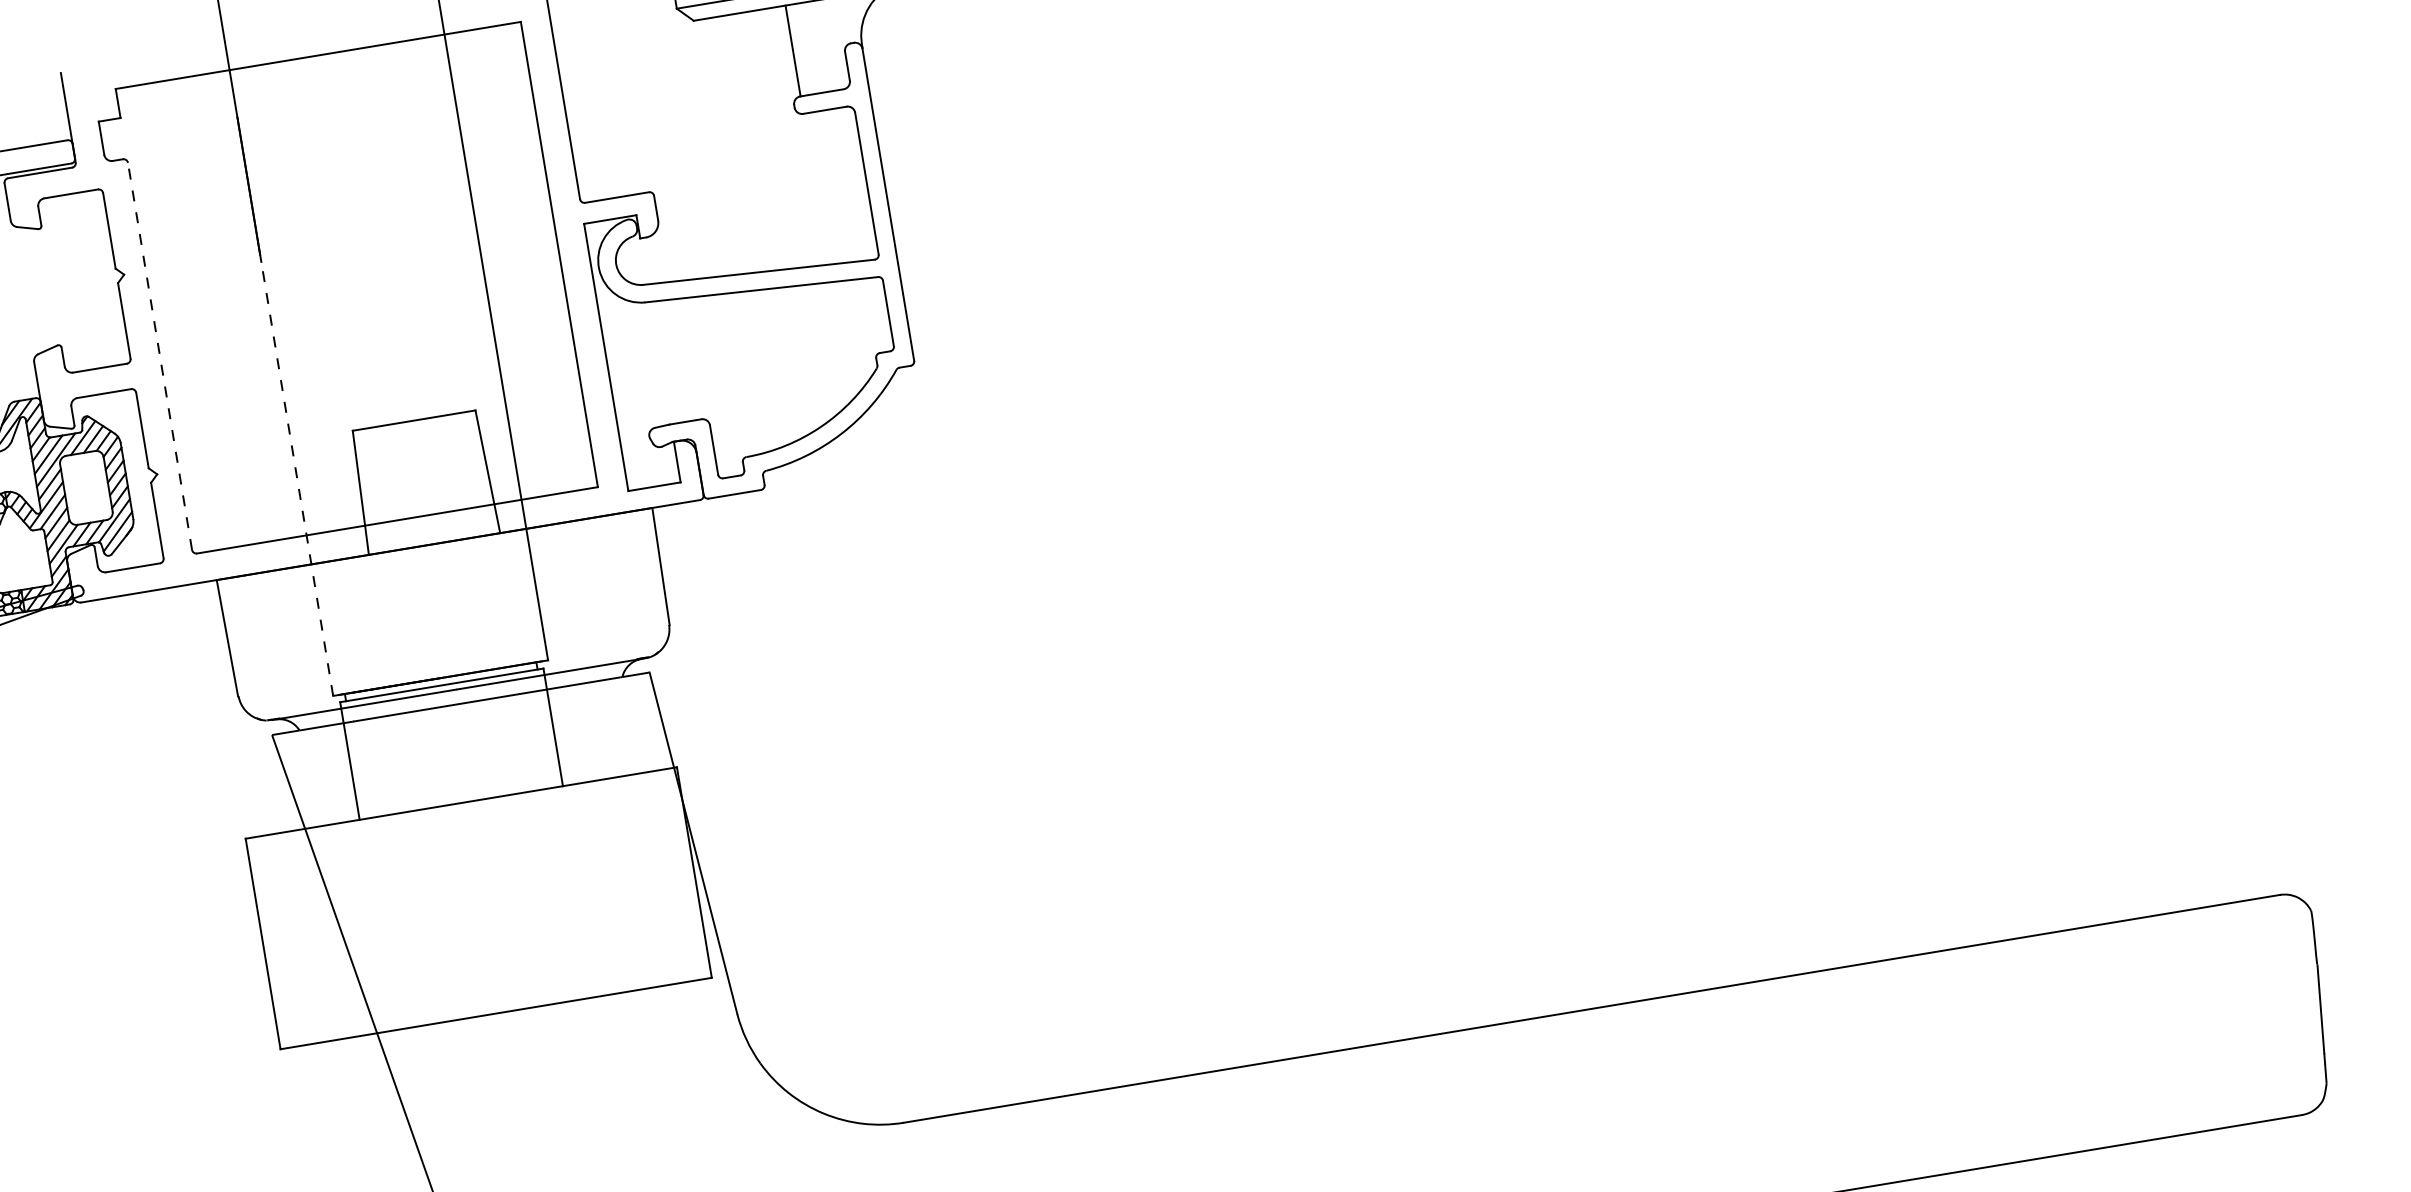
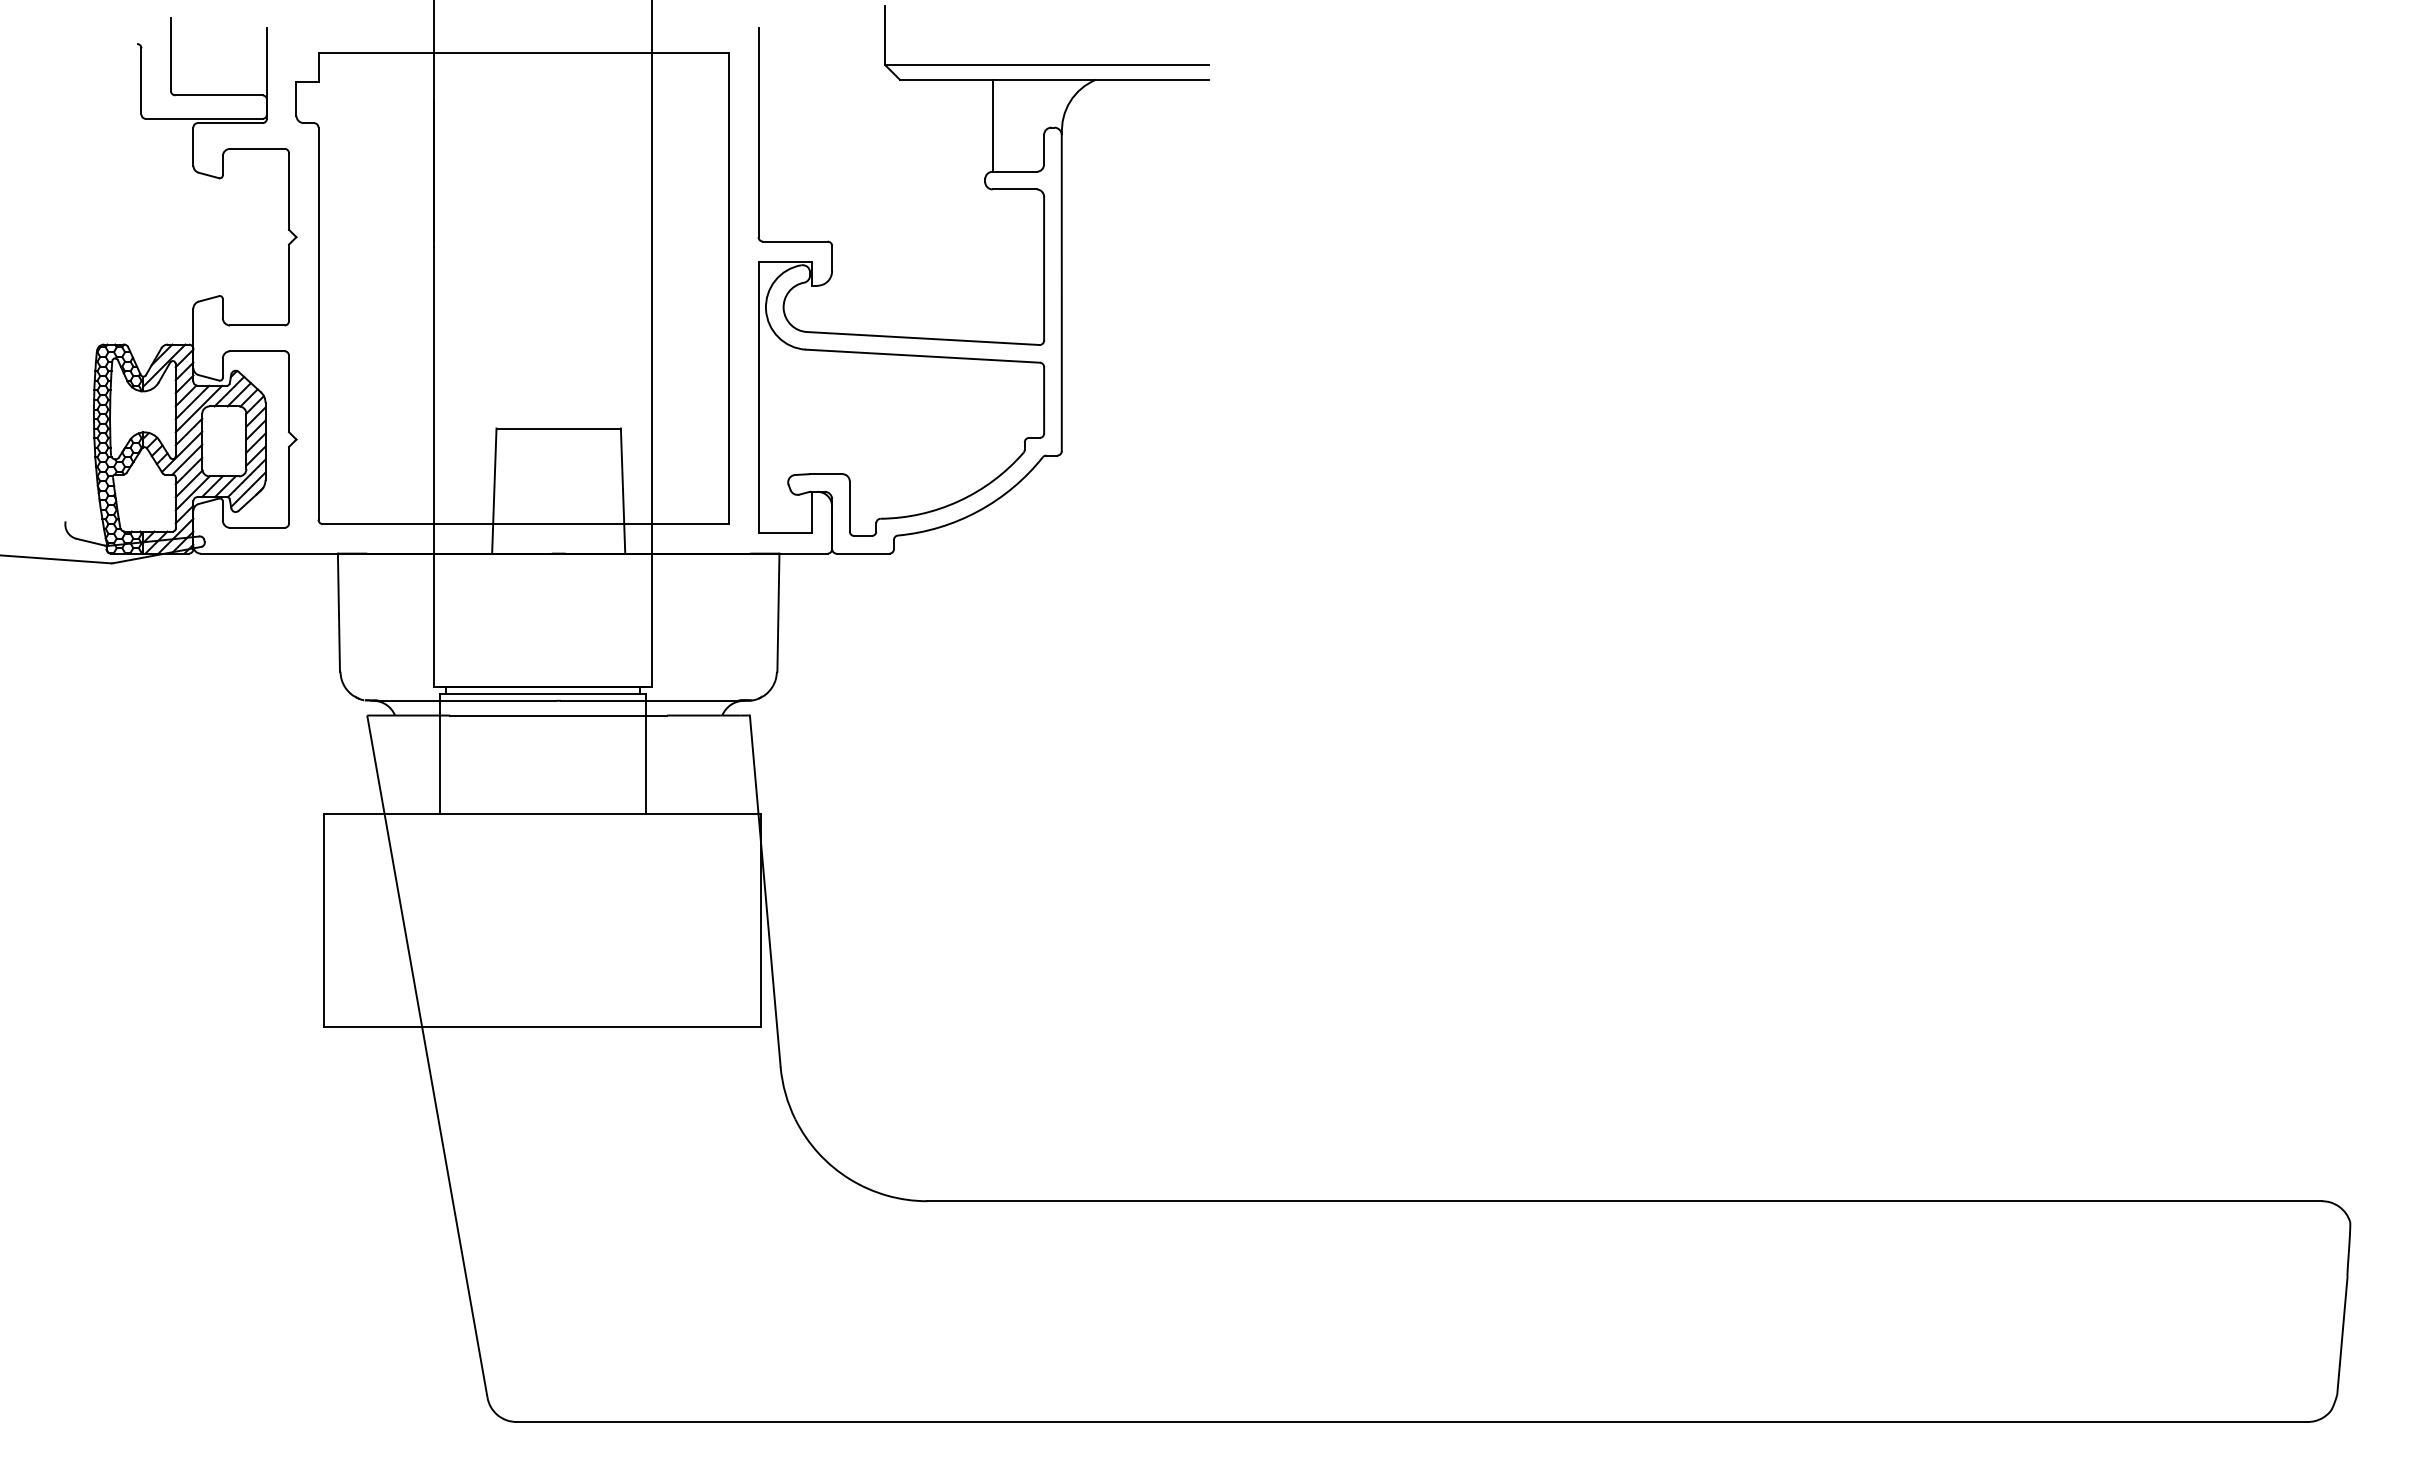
line: (160, 356) -> (318, 323), dashed -> solid
line: (296, 478) -> (433, 466), dashed -> solid

